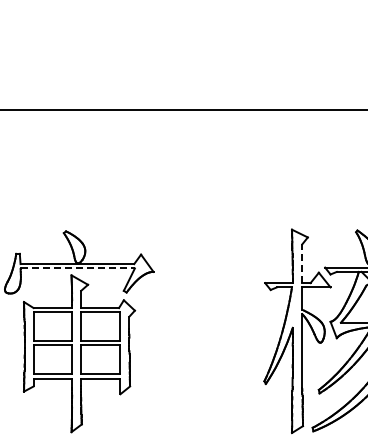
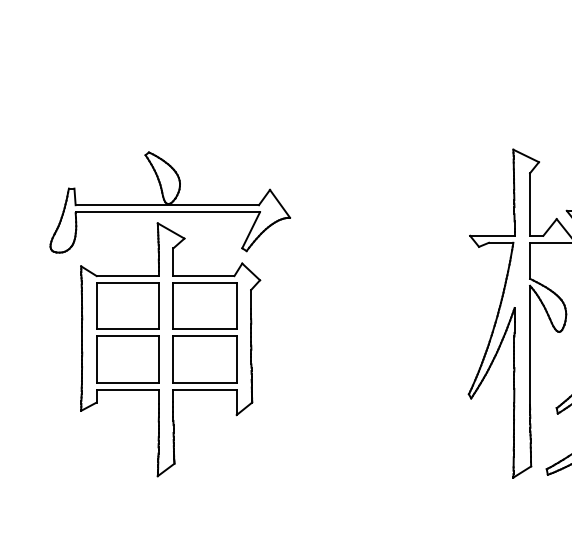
line: (302, 263) -> (530, 204), dashed -> solid
line: (78, 268) -> (169, 212), dashed -> solid

